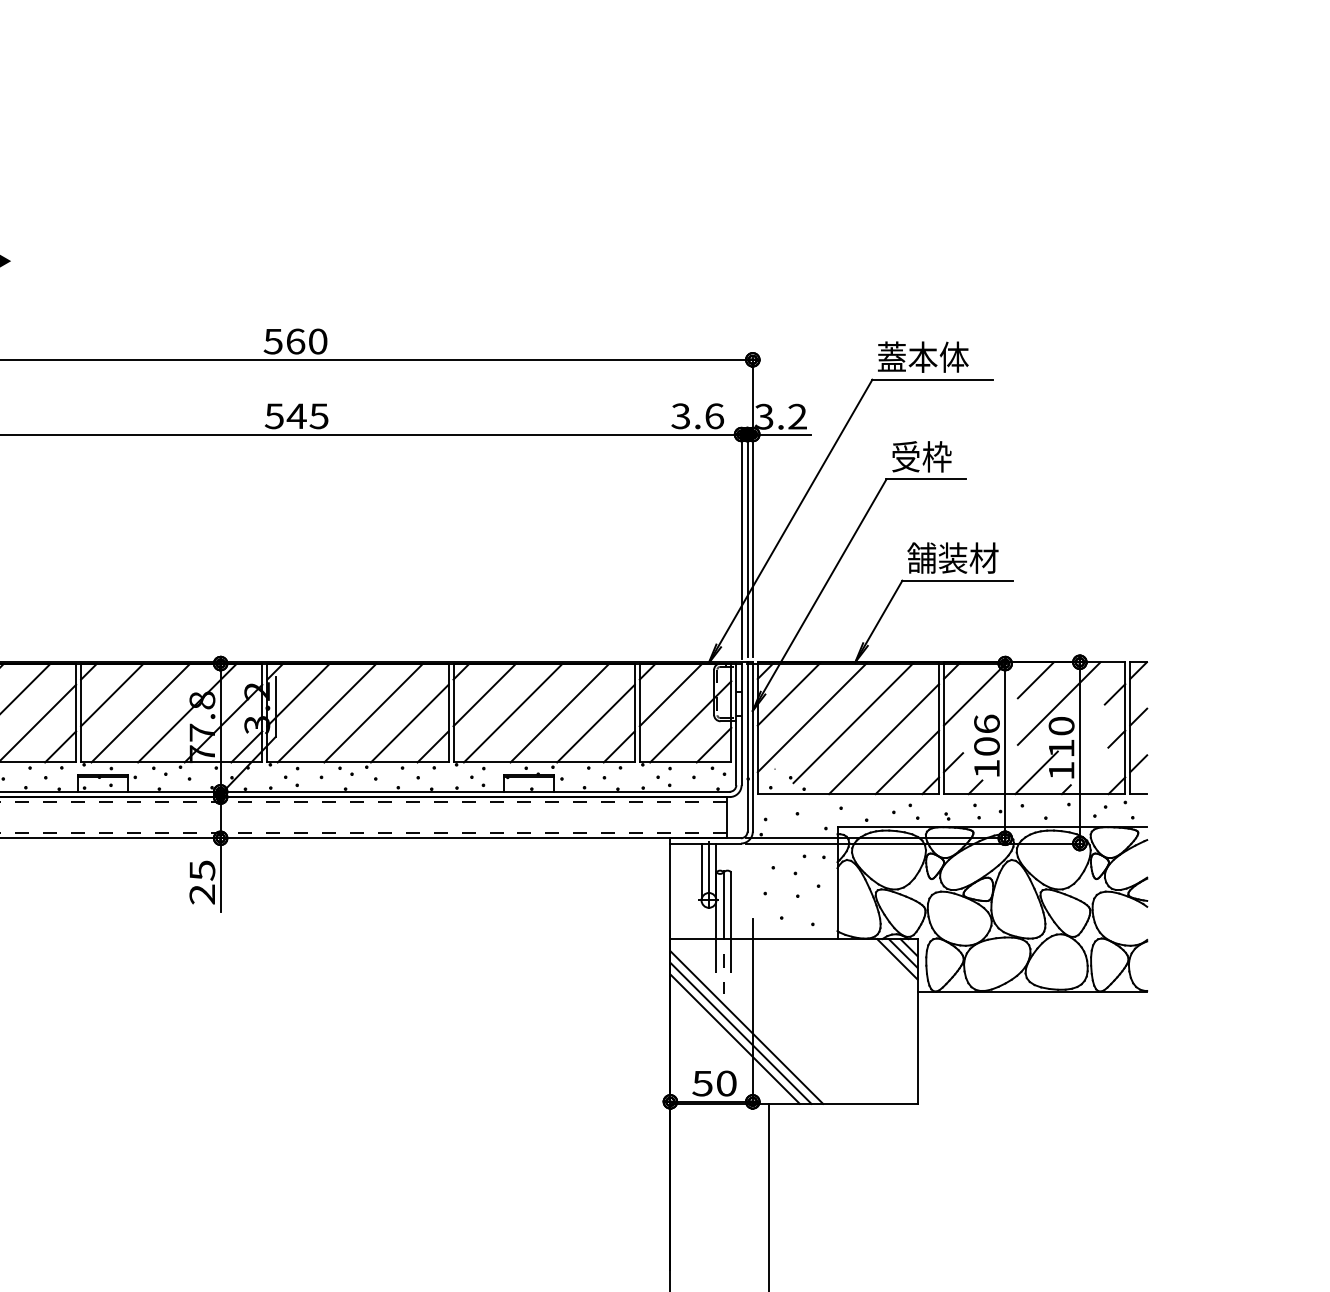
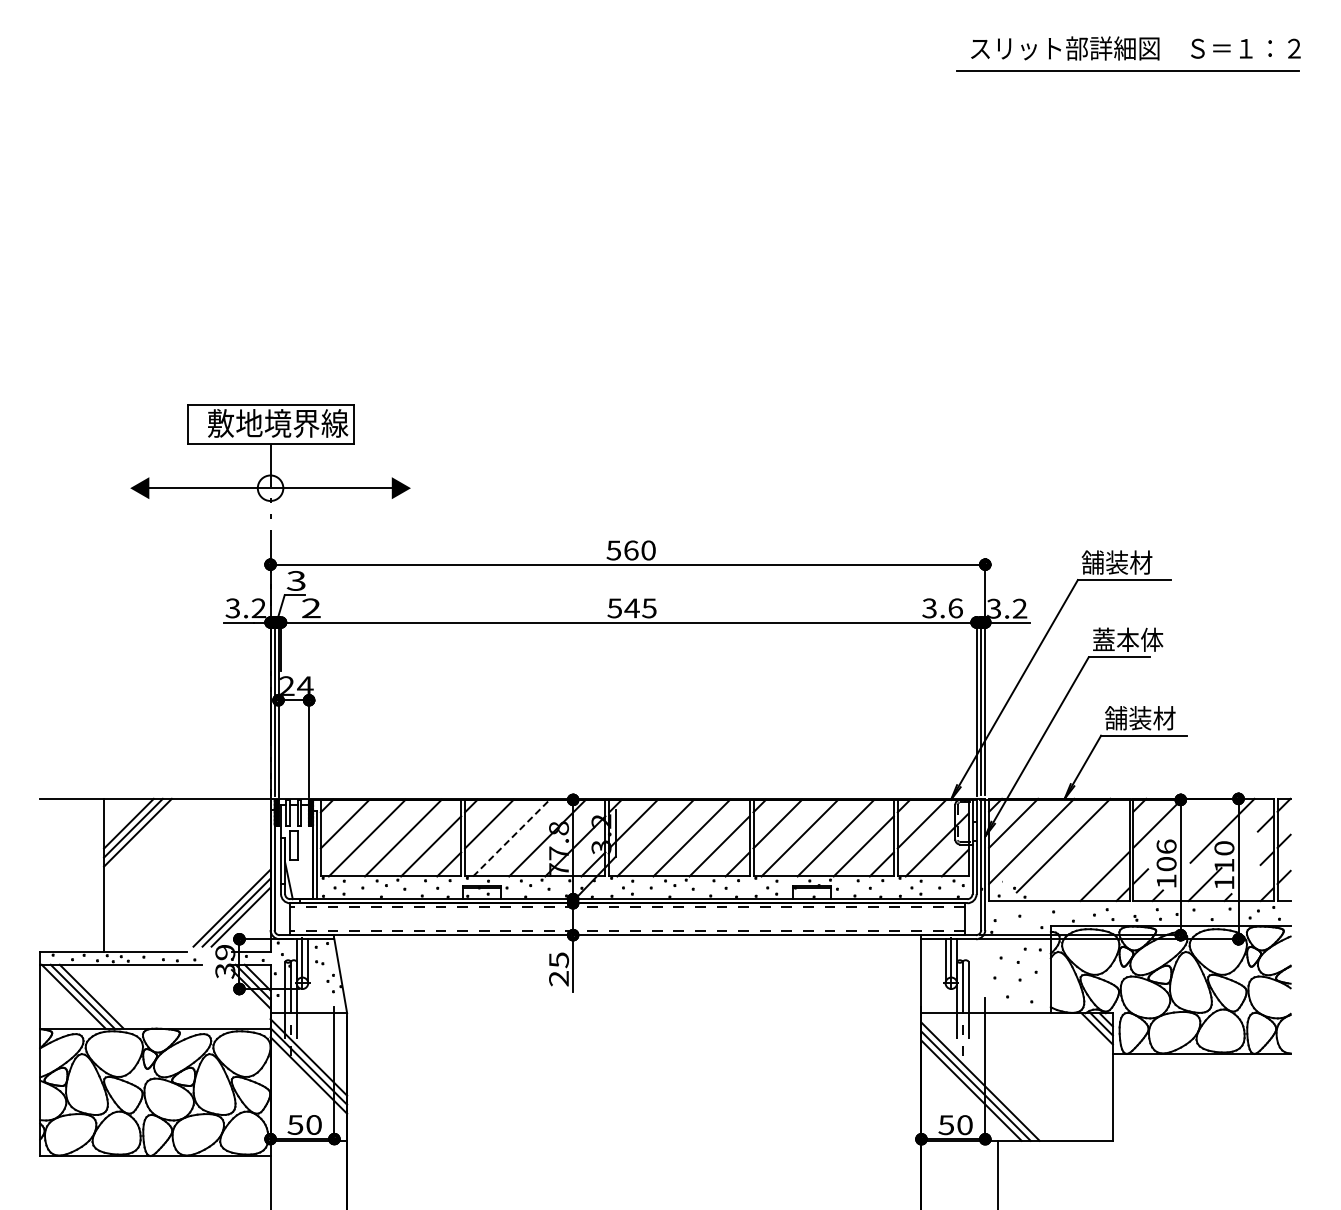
text: (922, 357) -> (1116, 562), 蓋本体 -> 舗装材
text: (937, 456) -> (1128, 639), 受枠 -> 蓋本体
line: (1035, 679) -> (1204, 812), removed
line: (141, 712) -> (511, 837), solid -> dashed
line: (883, 737) -> (1086, 857), removed

